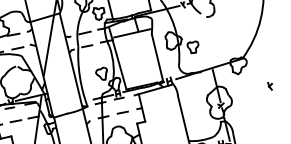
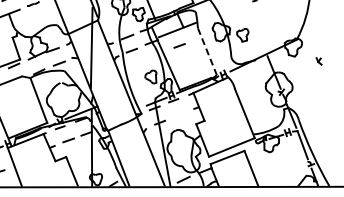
line: (157, 58) -> (207, 52), solid -> dashed
part: (269, 86) -> (318, 61), moved
line: (122, 112) -> (179, 45), moved

